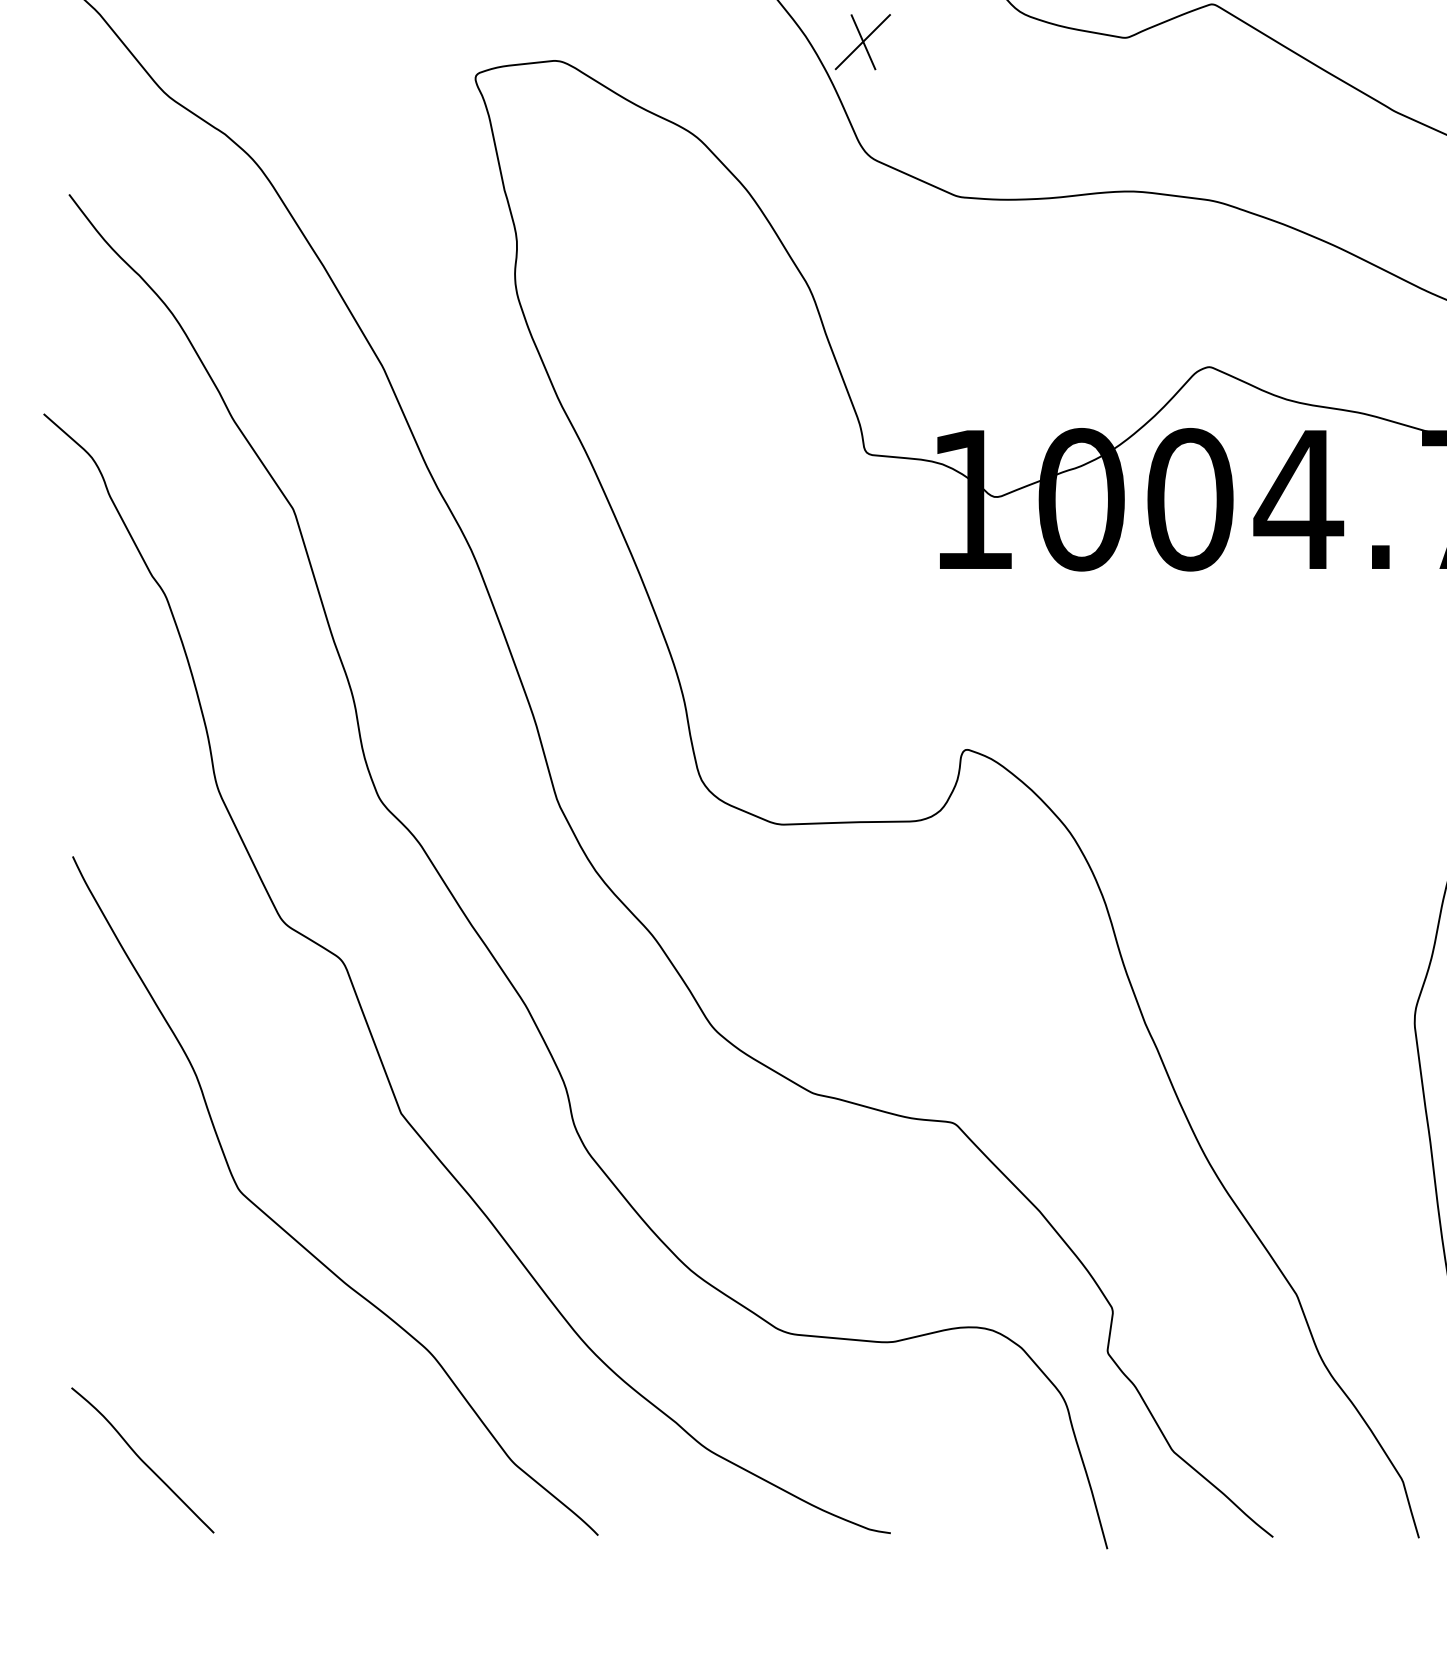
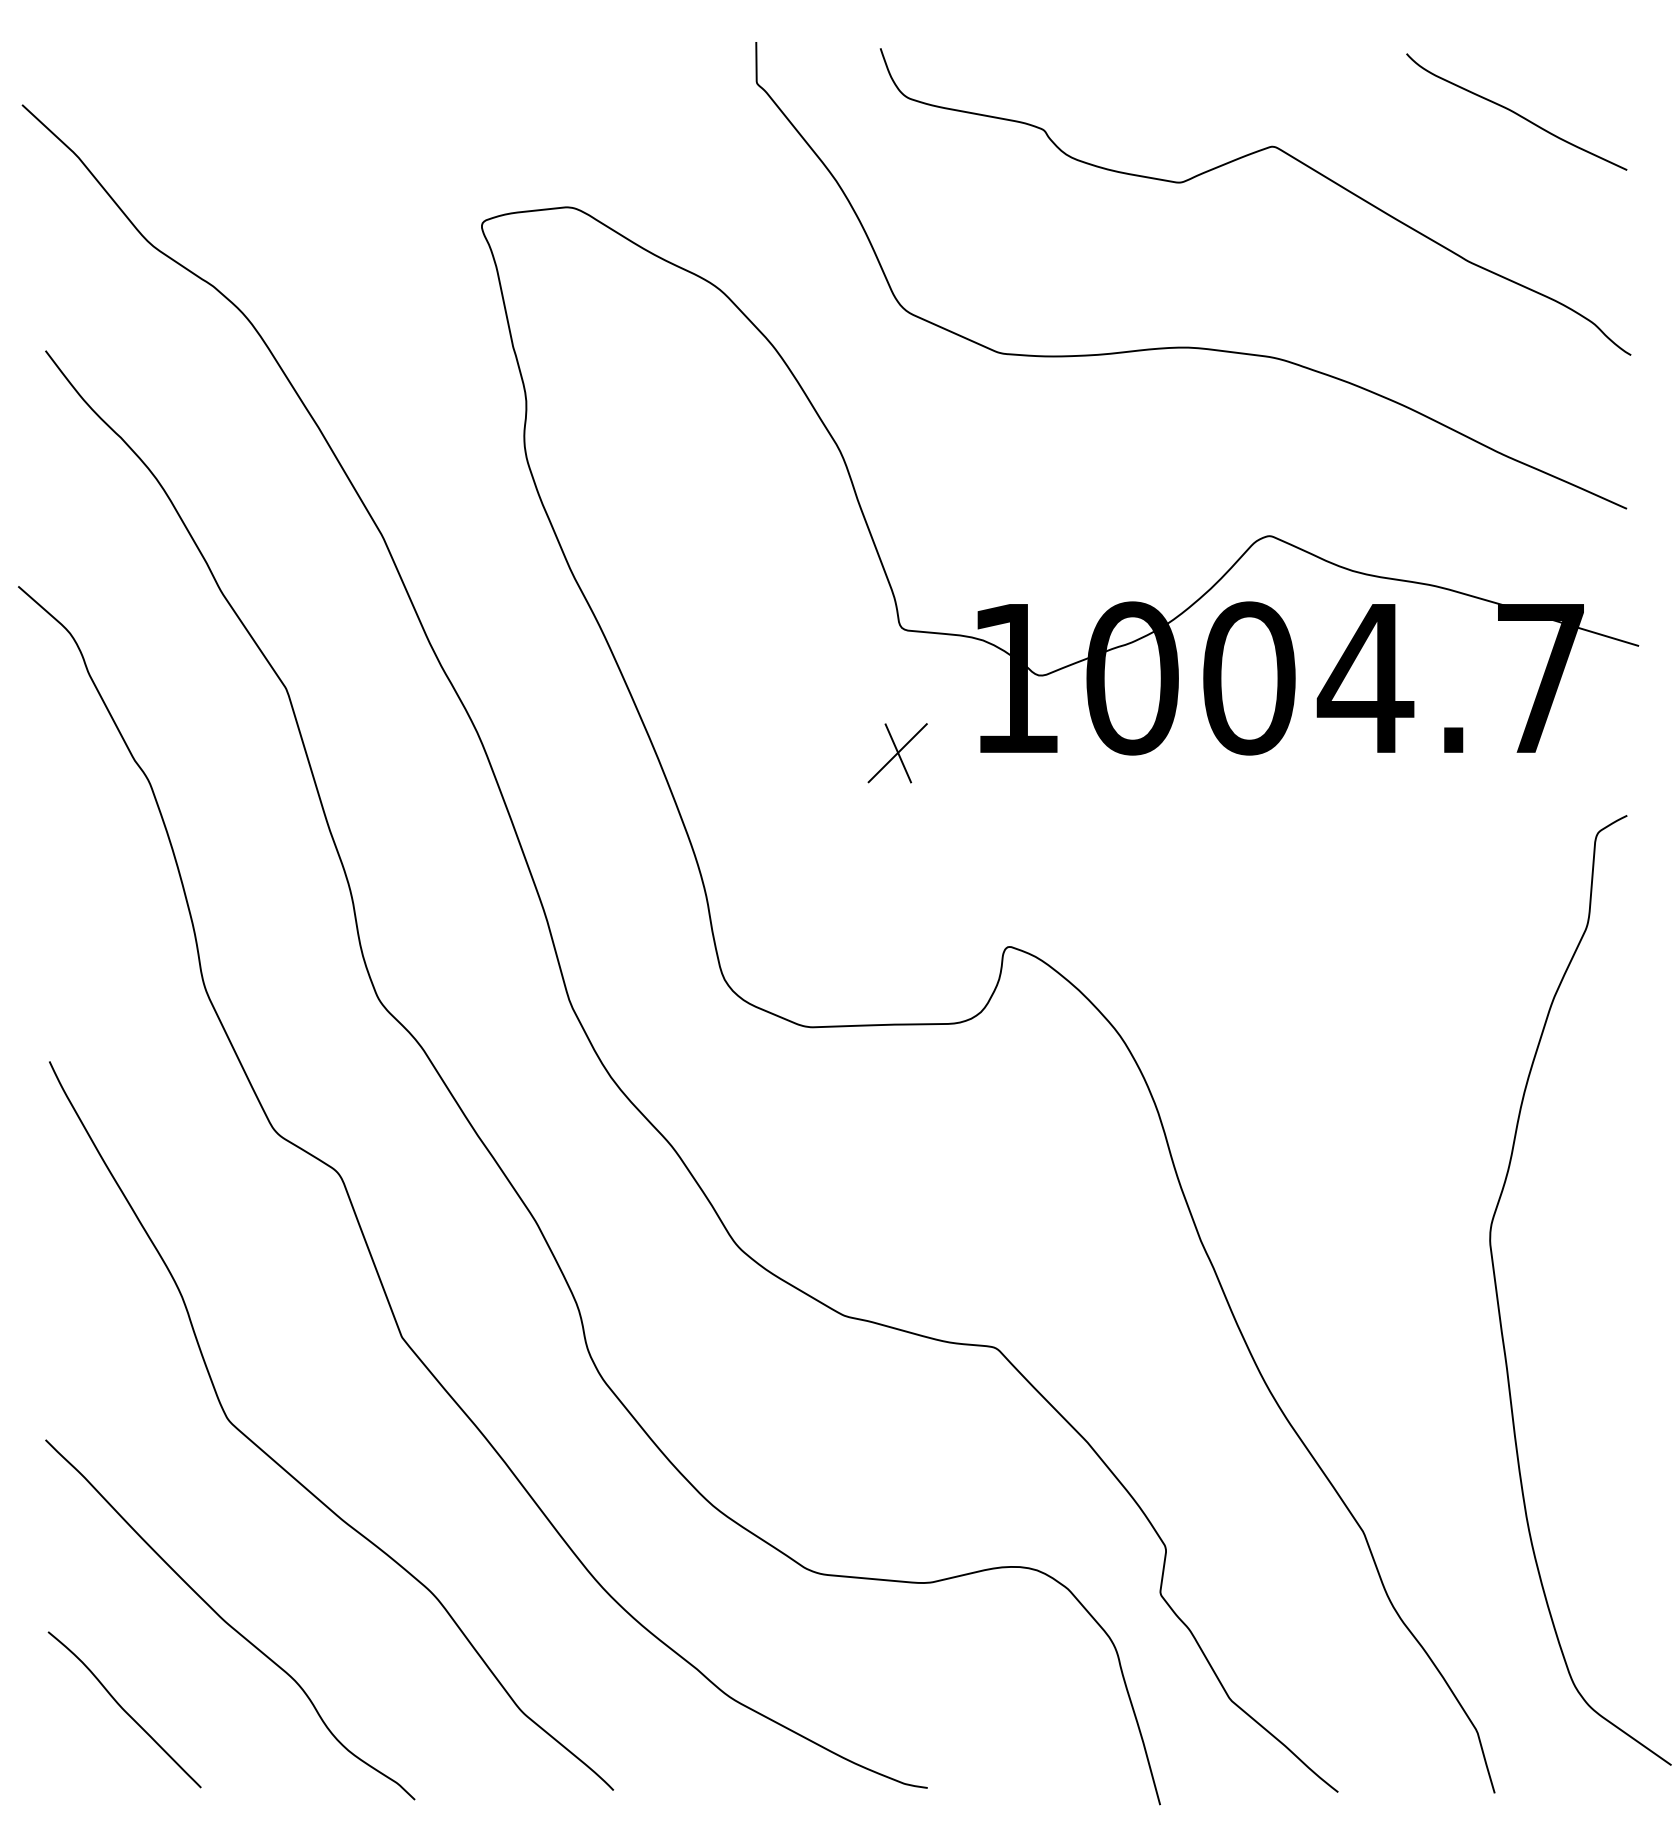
part: (862, 42) -> (897, 753), moved
curve: (238, 1379) -> (227, 1622), added

